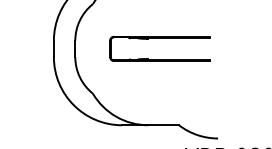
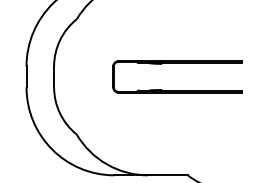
part: (159, 38) -> (176, 63), moved

